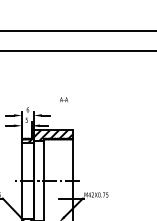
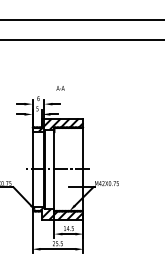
text: (63, 99) -> (60, 88), moved

